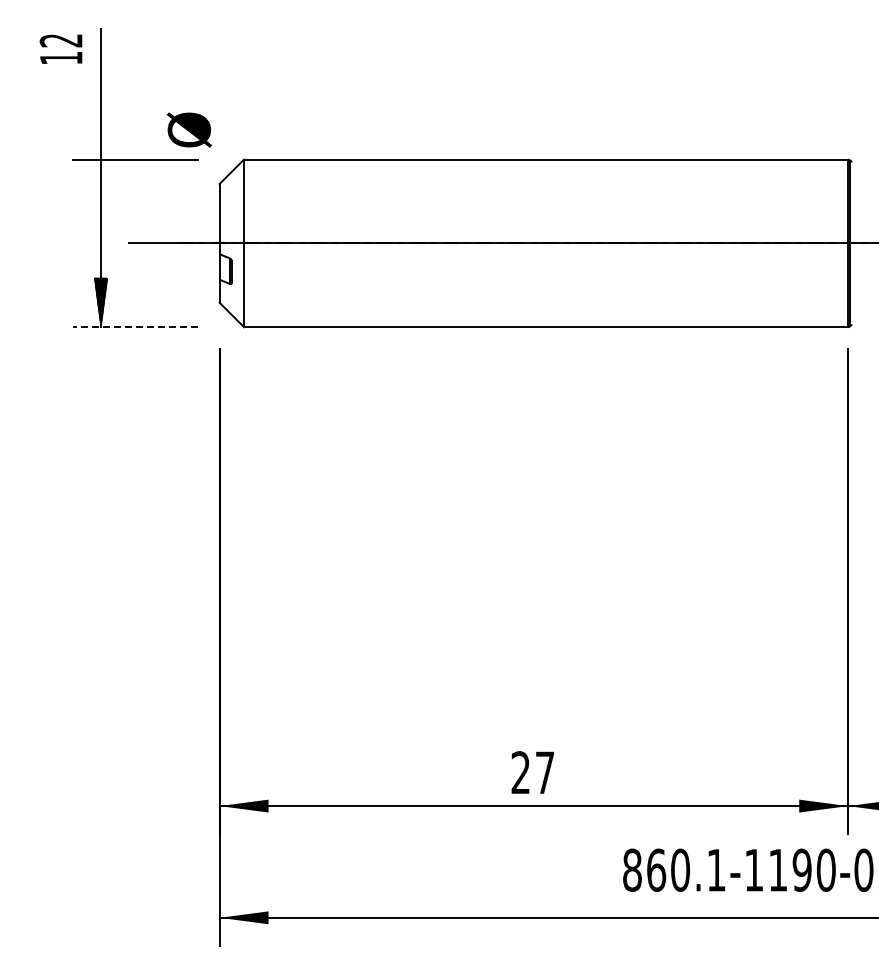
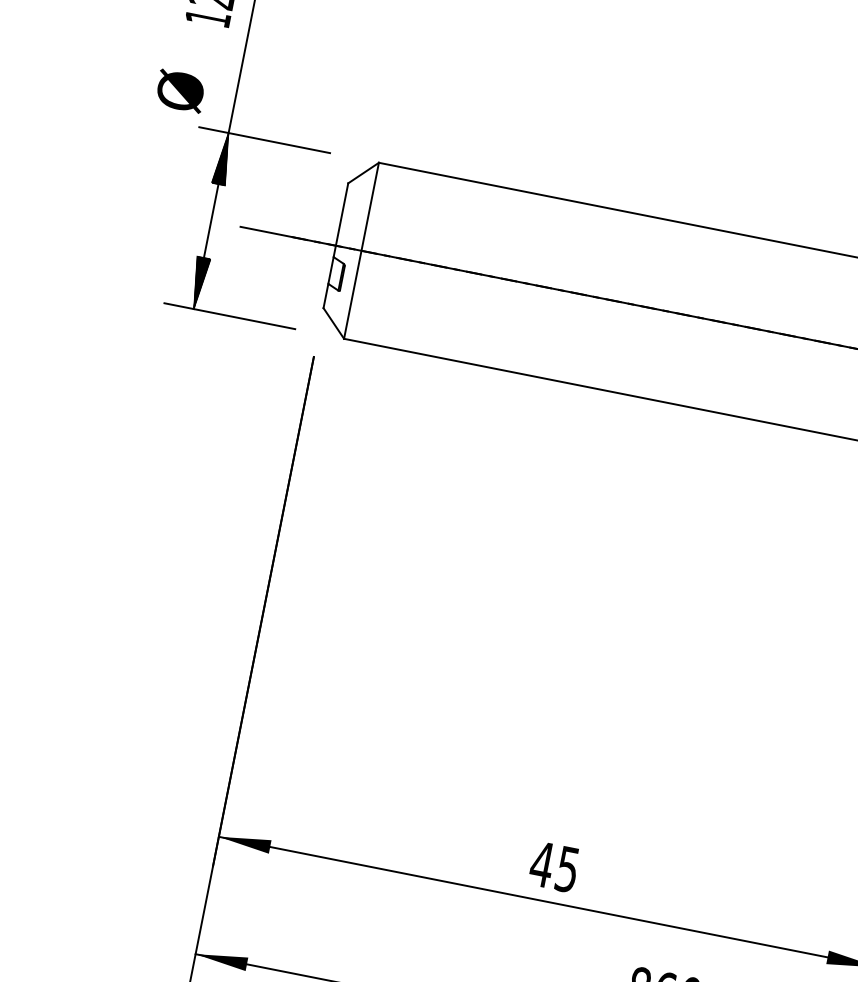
text: (188, 129) -> (179, 90), moved
hatch: (100, 183) -> (223, 158), added
line: (134, 327) -> (228, 316), dashed -> solid
text: (531, 772) -> (553, 866), 27 -> 45

